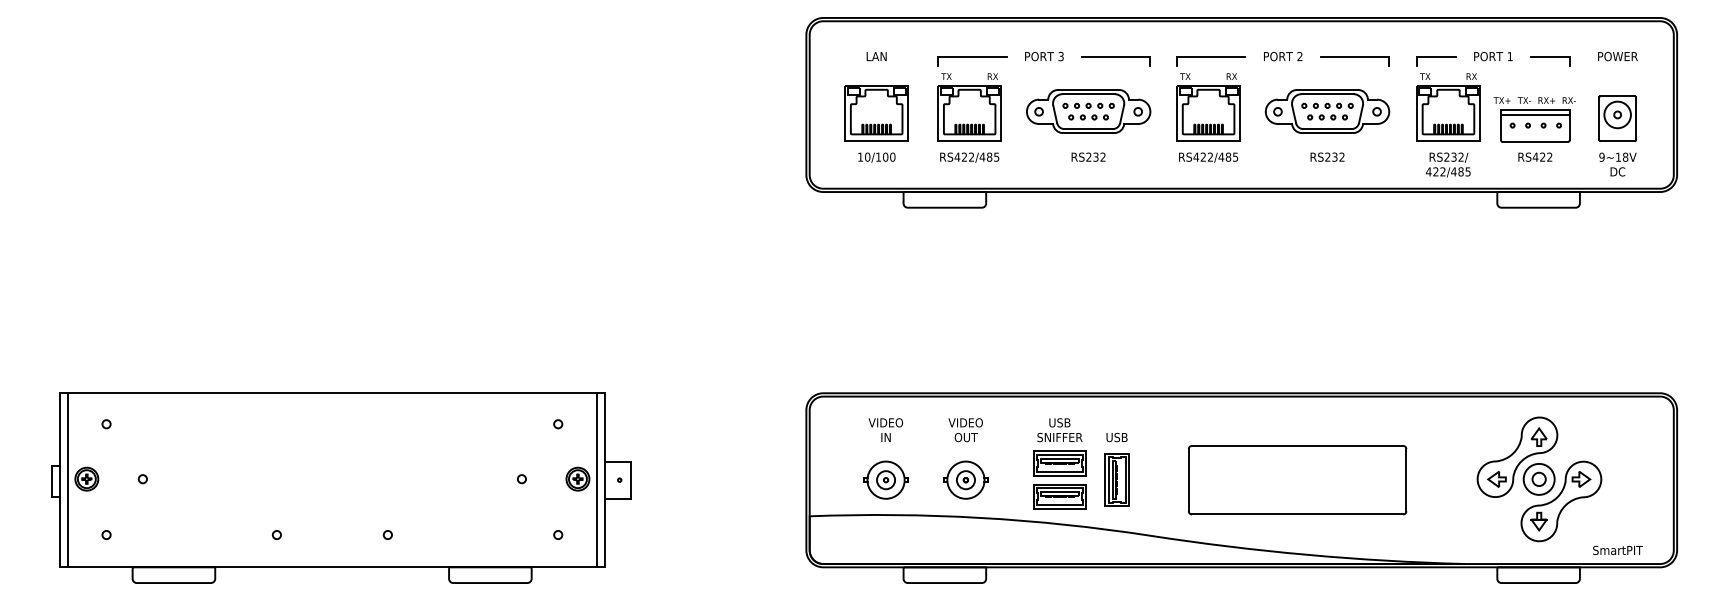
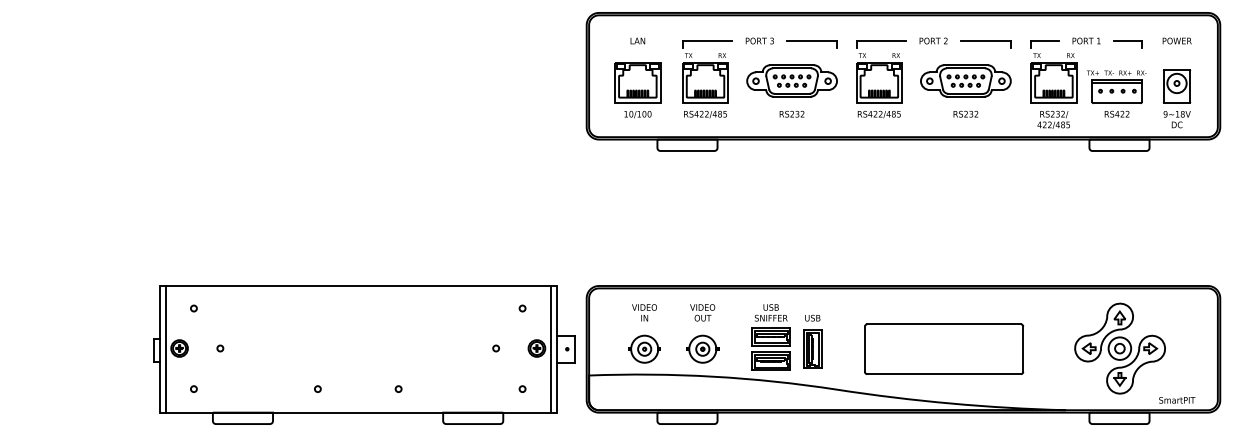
part: (341, 487) -> (364, 354), moved

